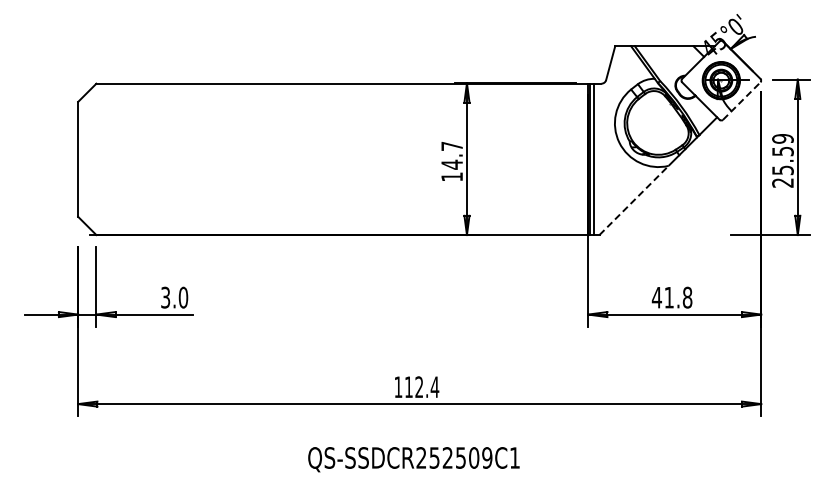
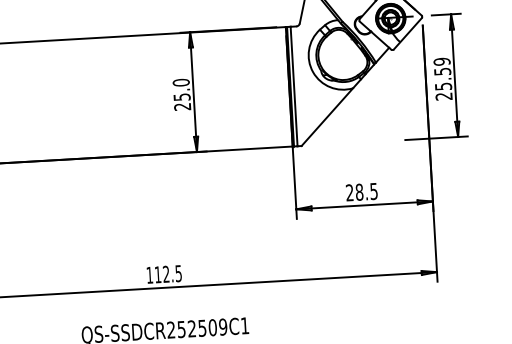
line: (741, 101) -> (407, 34), dashed -> solid
text: (452, 161) -> (182, 94), 14.7 -> 25.0
line: (634, 200) -> (327, 117), dashed -> solid
text: (671, 297) -> (361, 192), 41.8 -> 28.5
text: (434, 387) -> (178, 273), 112.4 -> 112.5

